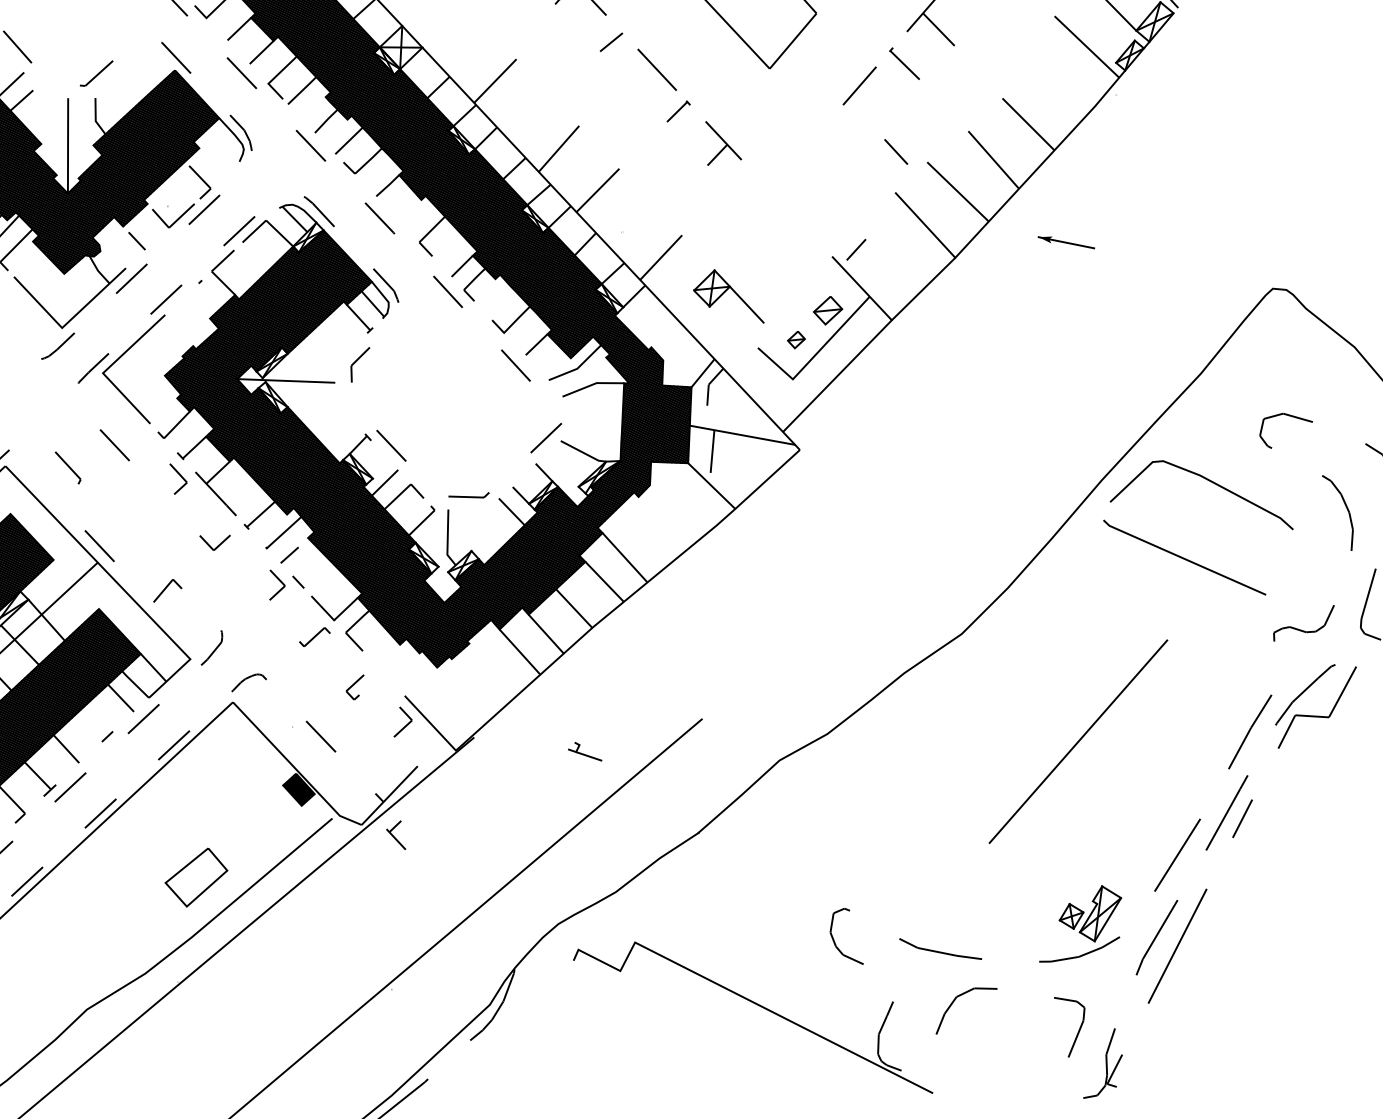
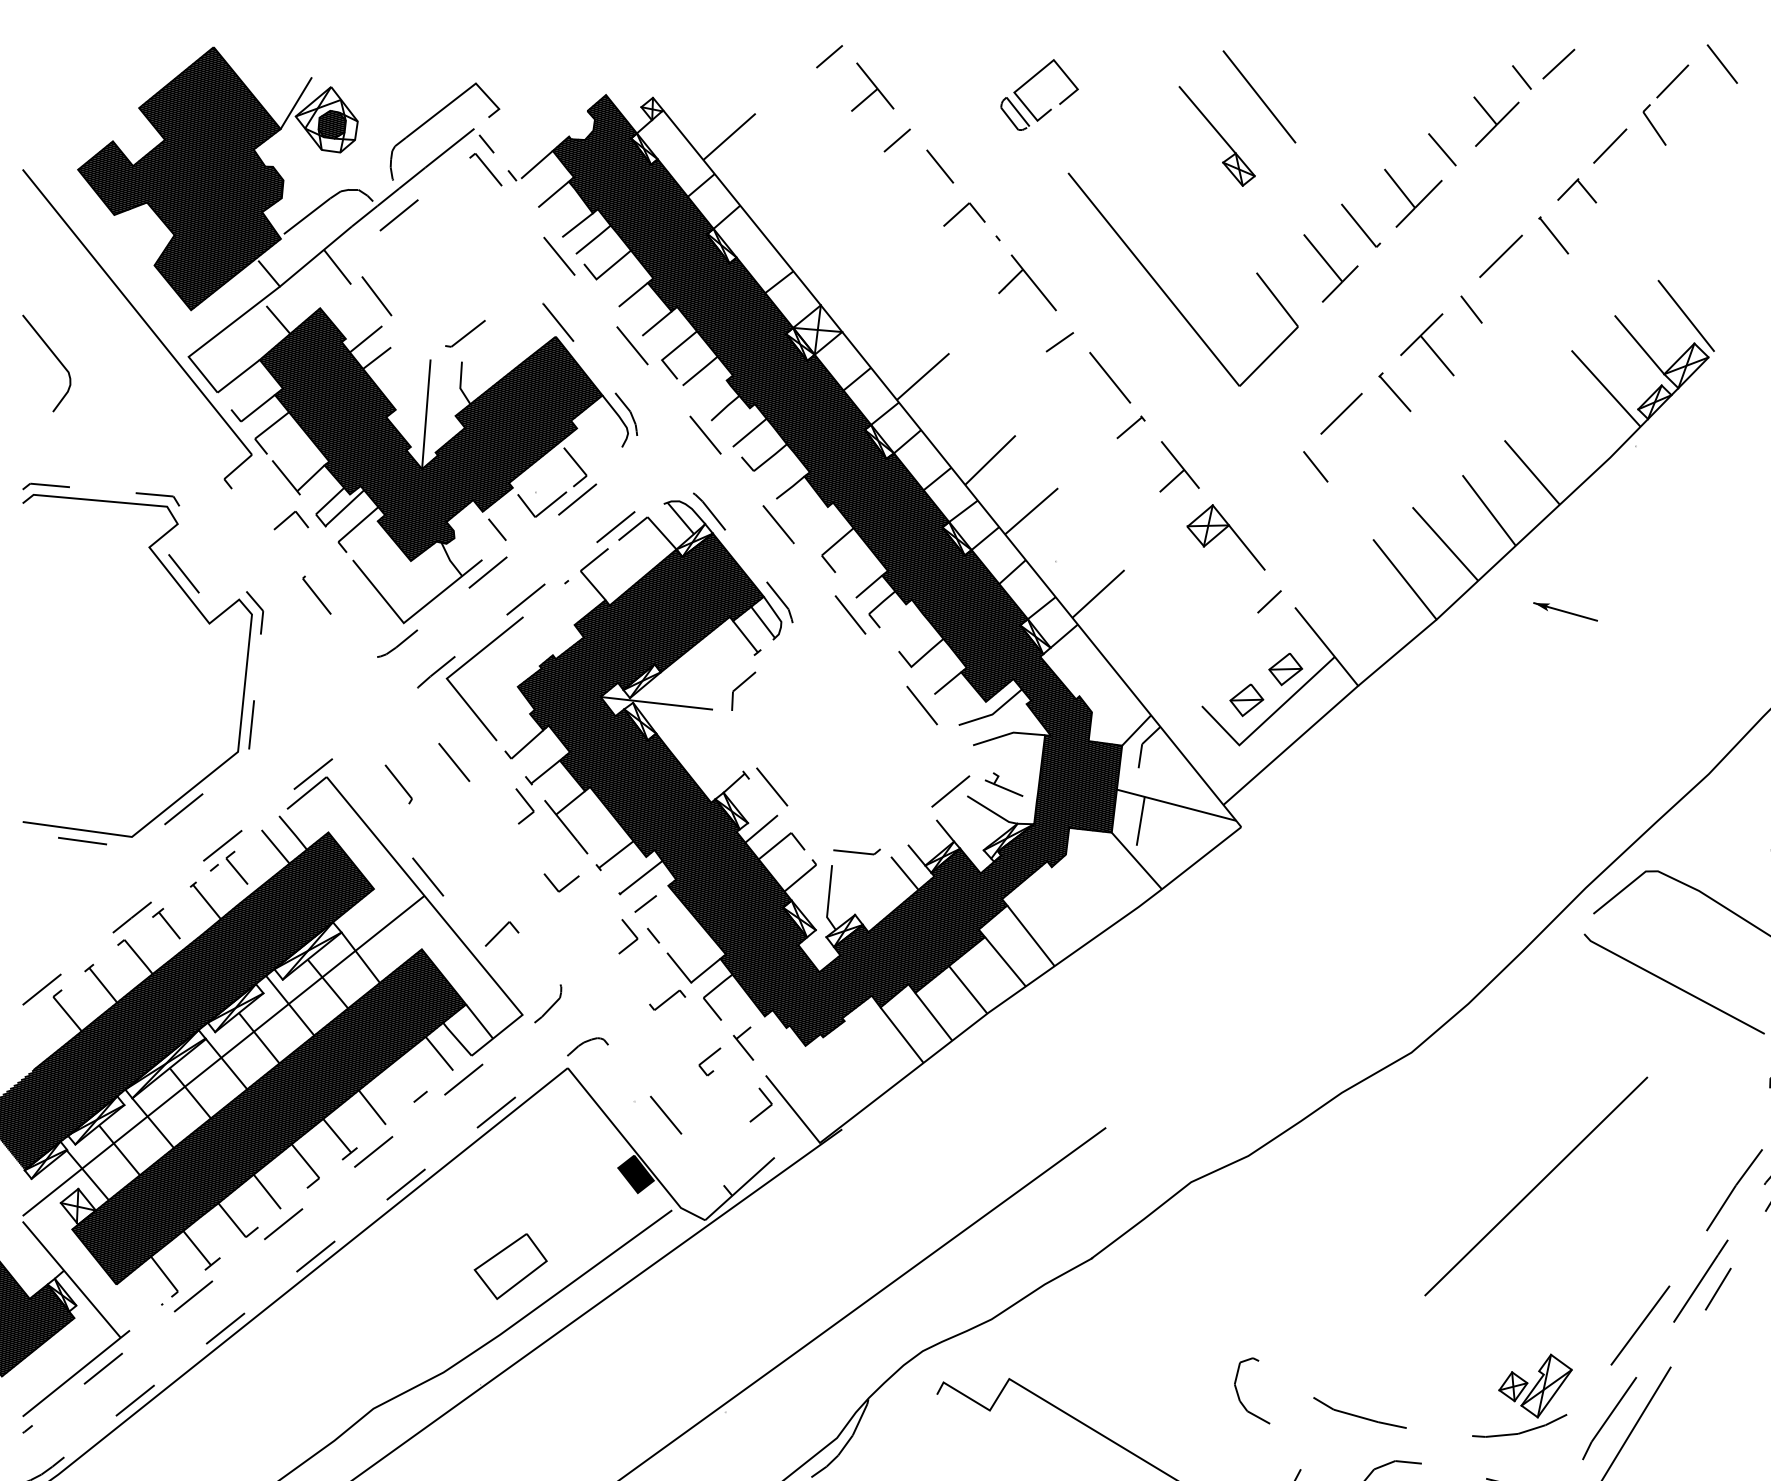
line: (895, 151) -> (1315, 466), moved
line: (856, 249) -> (1269, 601), moved
part: (727, 297) -> (1225, 537), moved
part: (796, 340) -> (1246, 700), size x1.67
part: (584, 751) -> (1003, 784), moved
part: (395, 835) -> (743, 1043), moved

